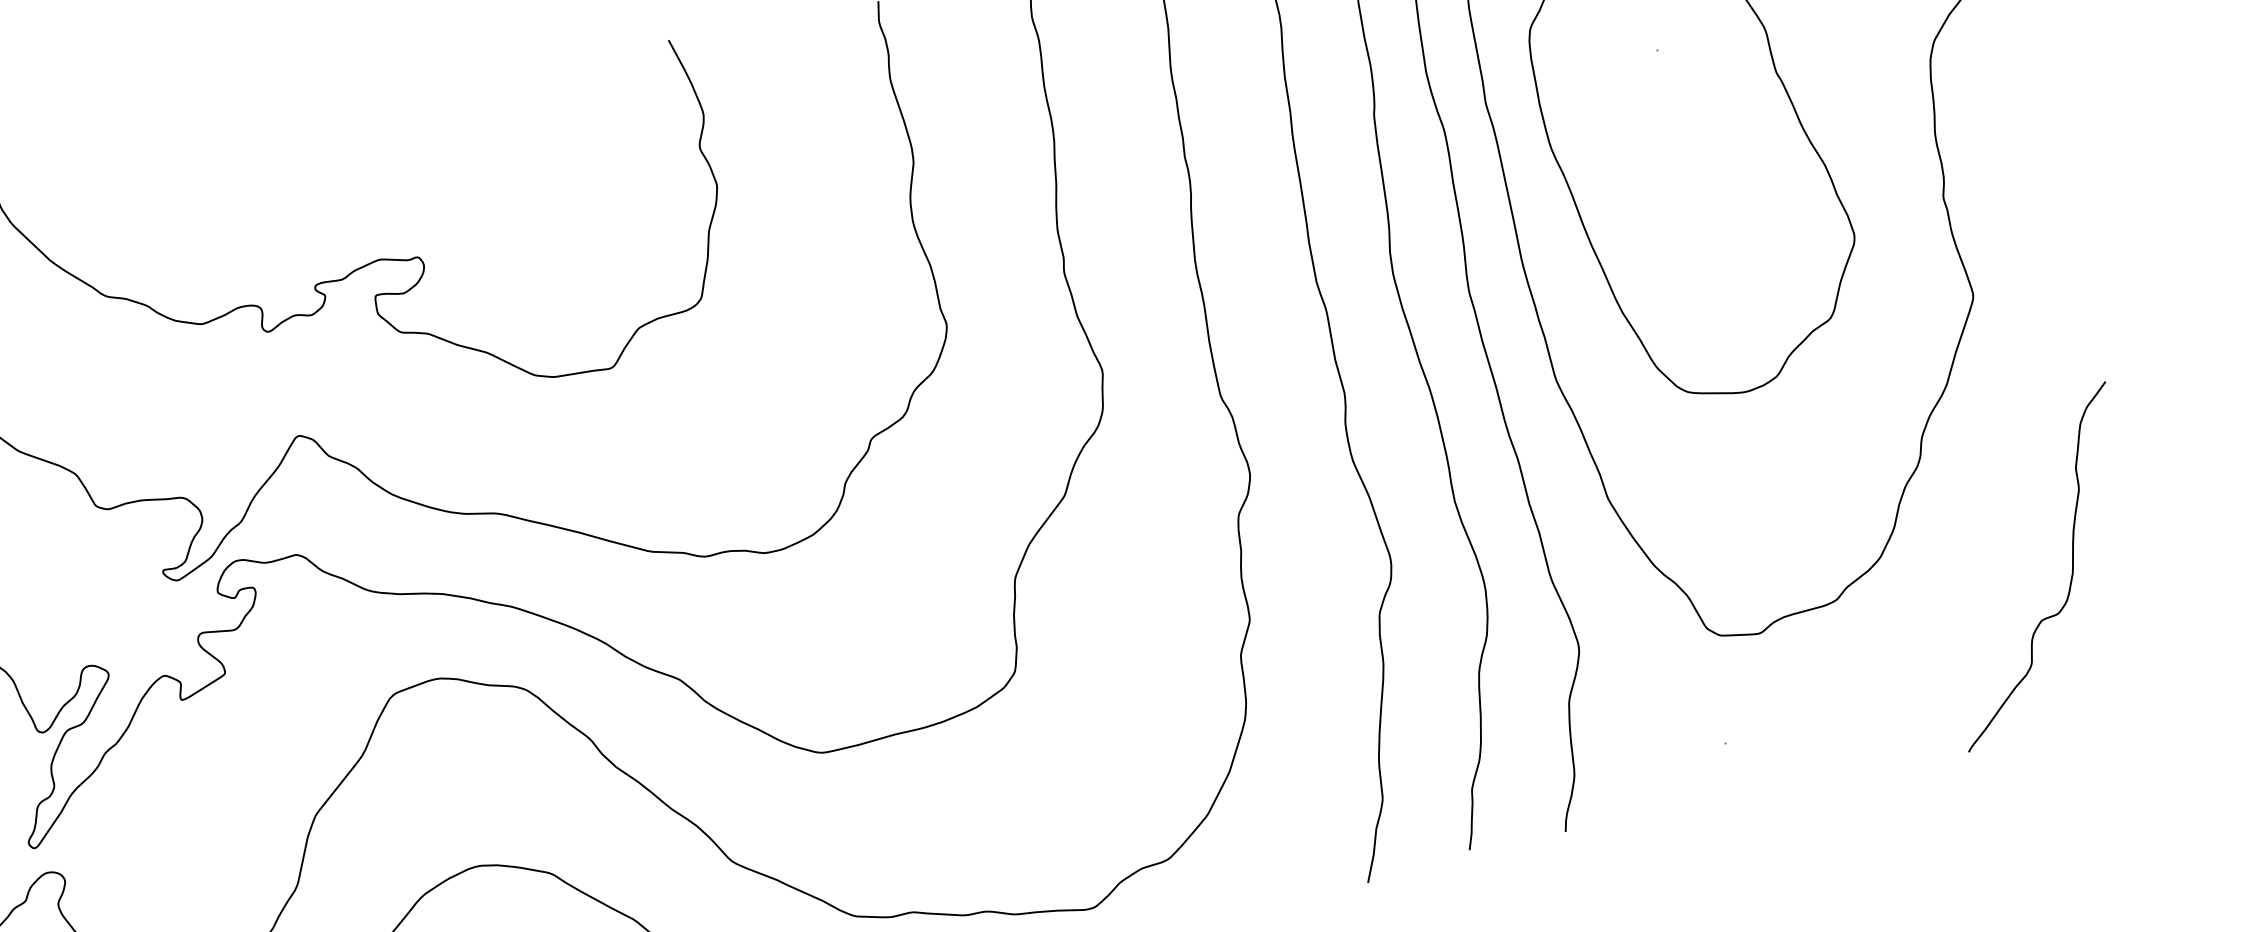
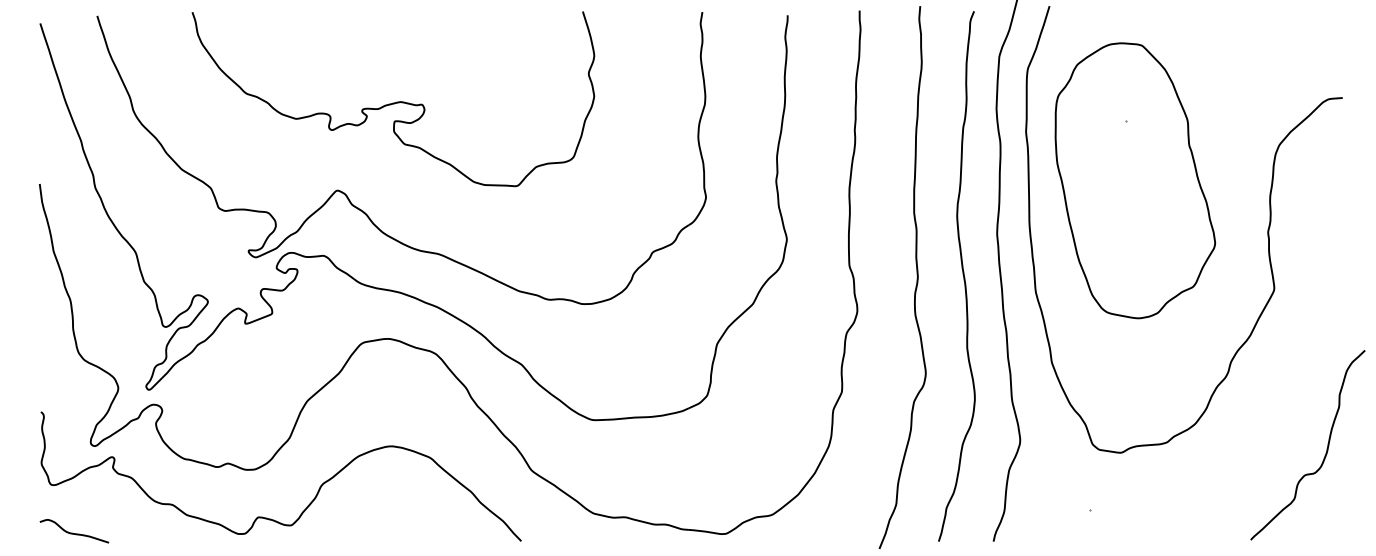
curve: (2070, 566) -> (1326, 448), moved

